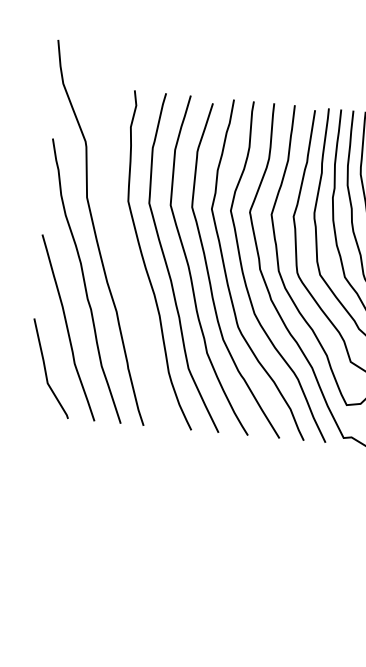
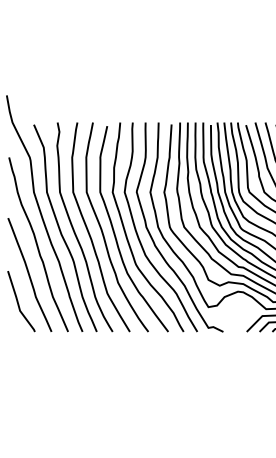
curve: (123, 258) -> (60, 228), added

